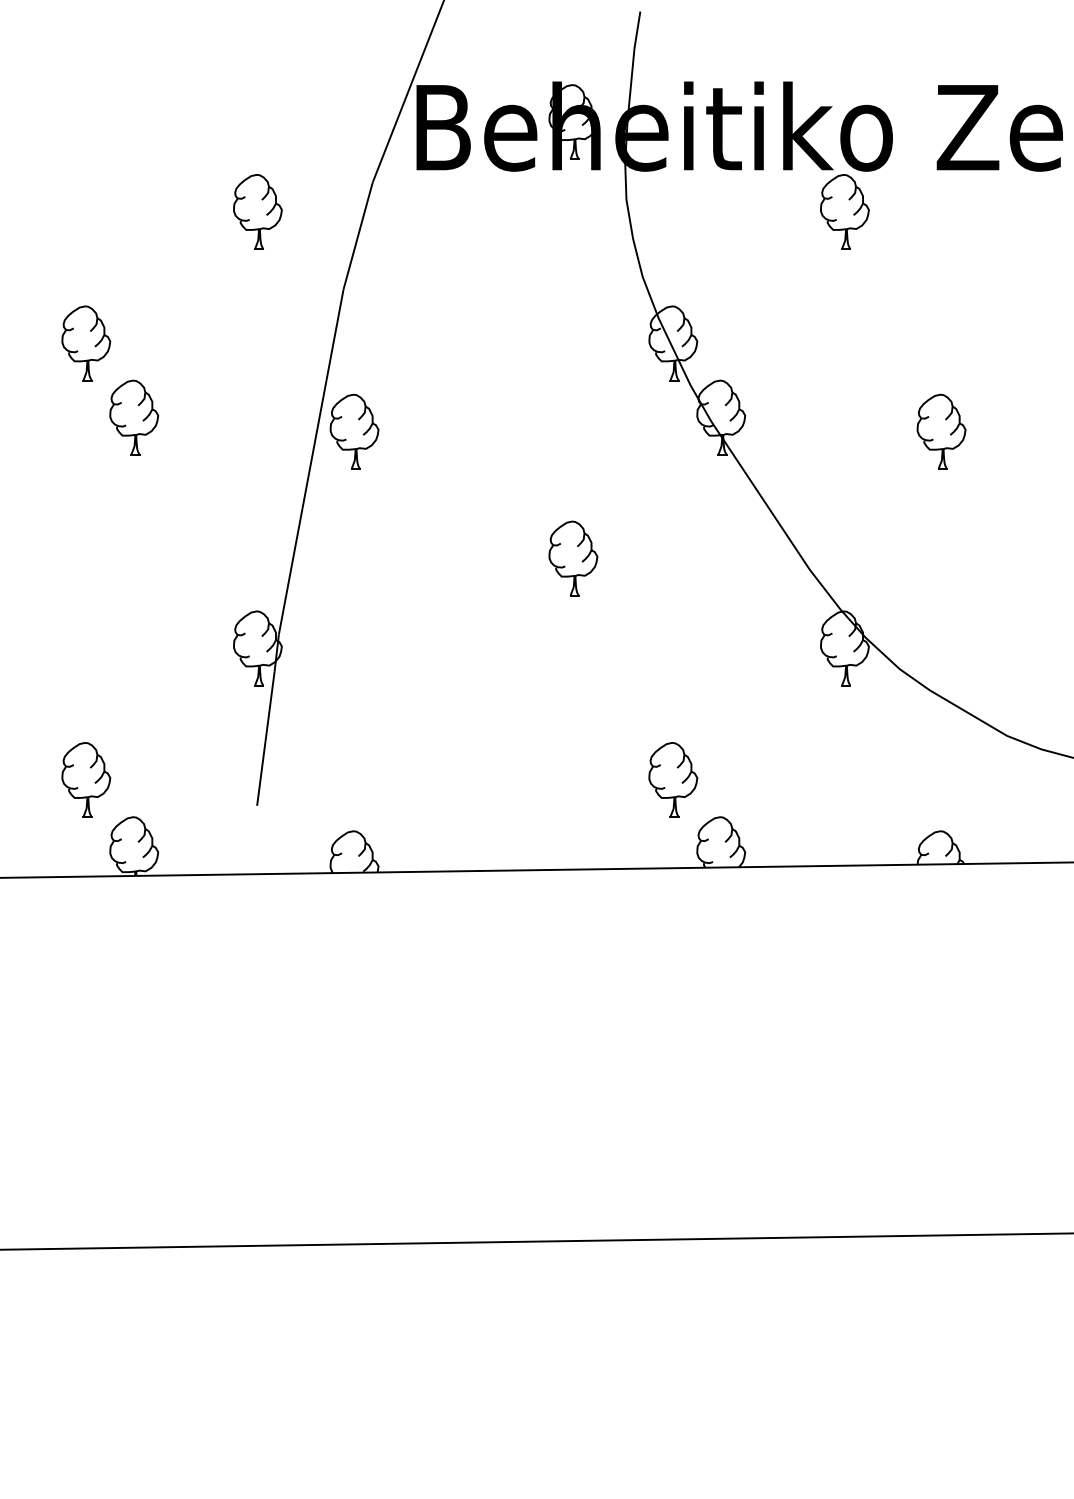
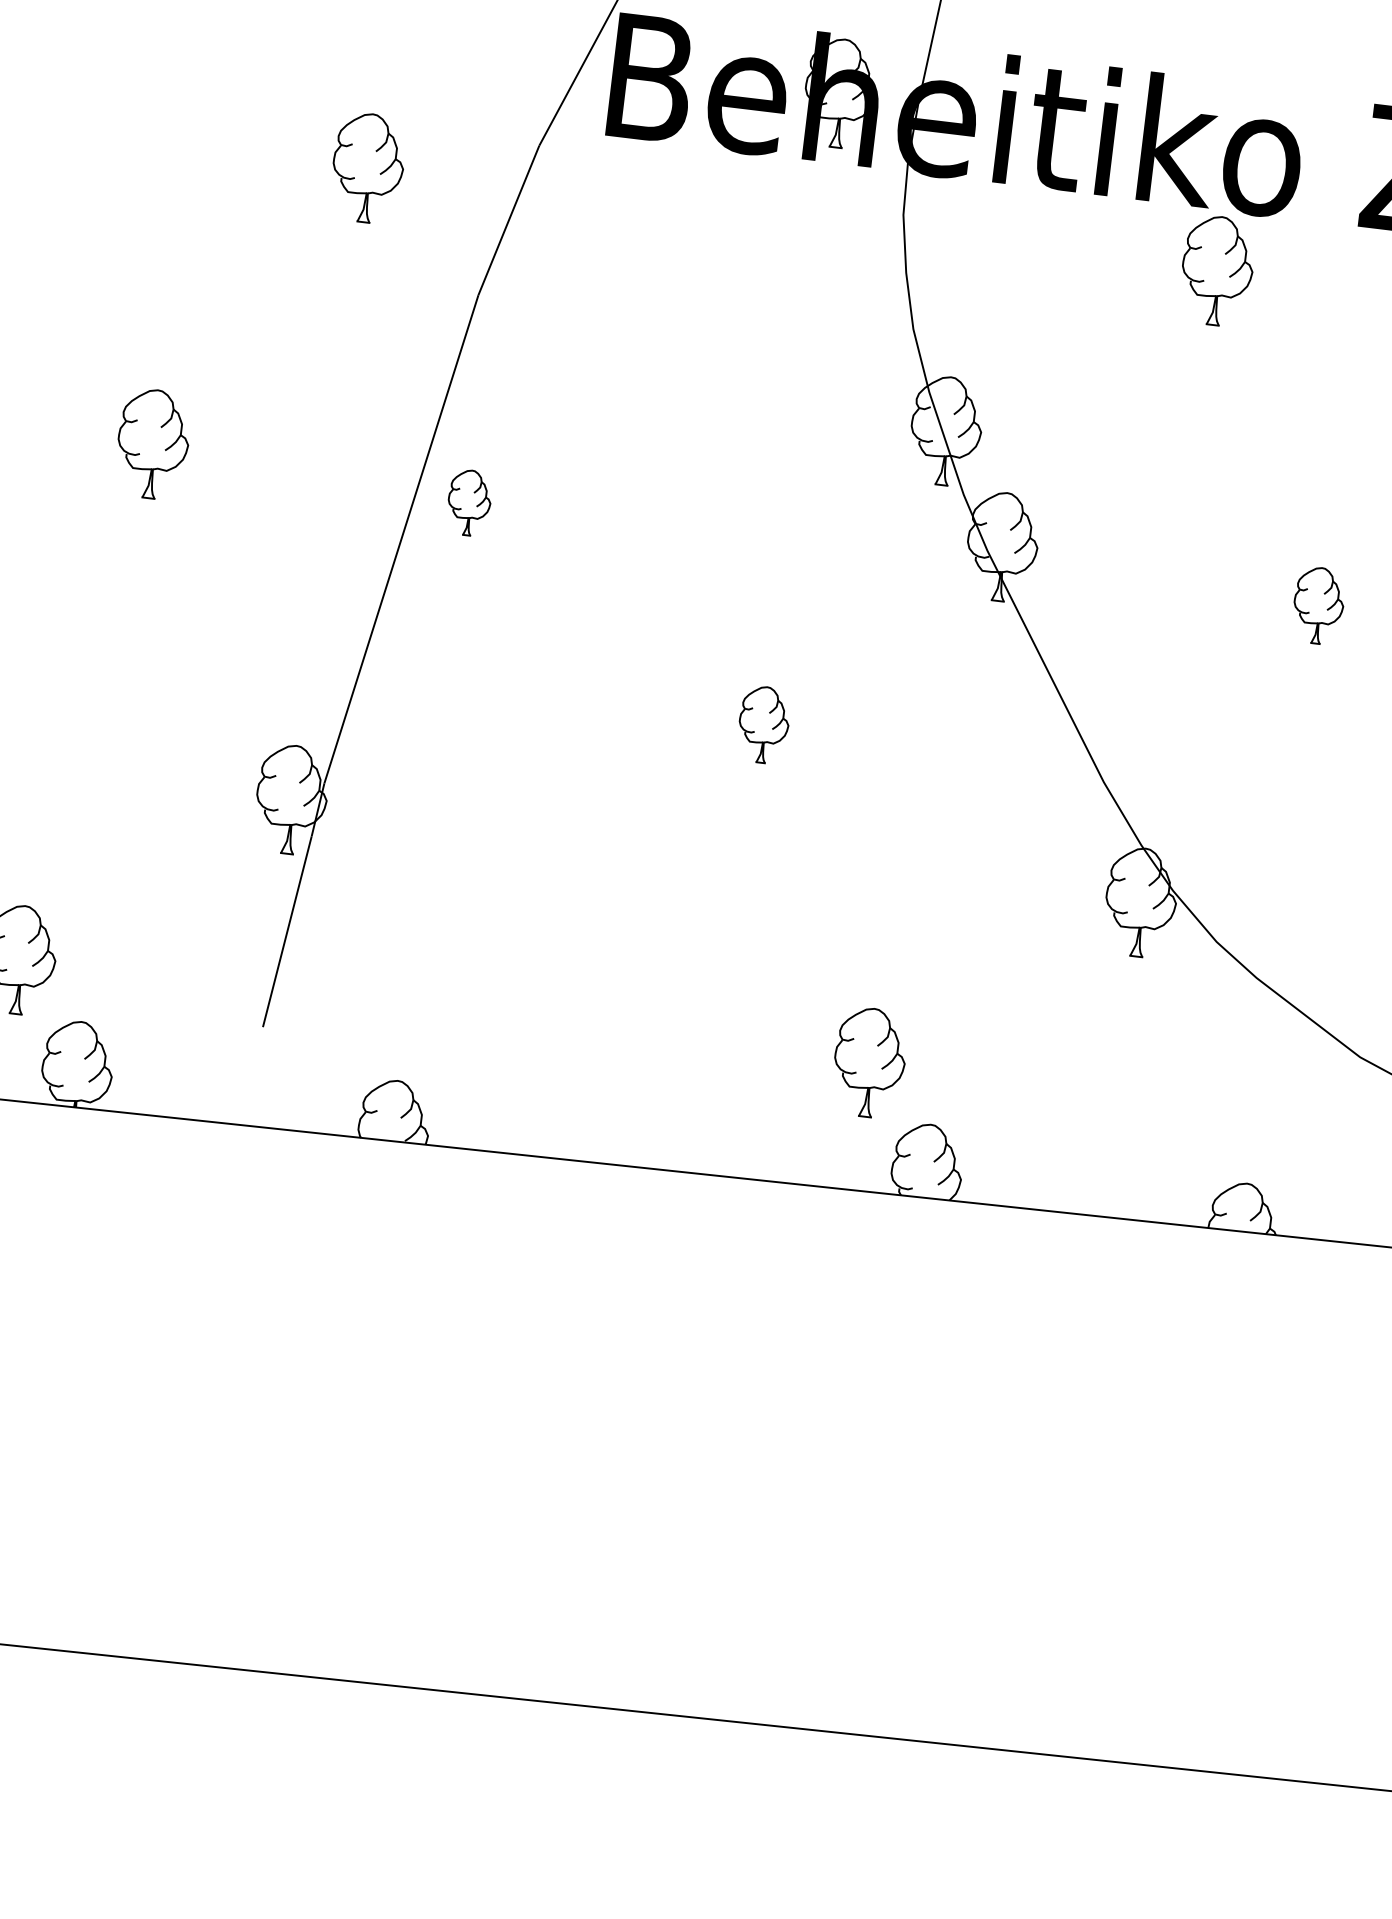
part: (86, 343) -> (97, 328), removed
part: (354, 431) -> (469, 502), size x0.6
part: (941, 431) -> (1318, 605), size x0.7
part: (573, 558) -> (764, 724), size x0.7

